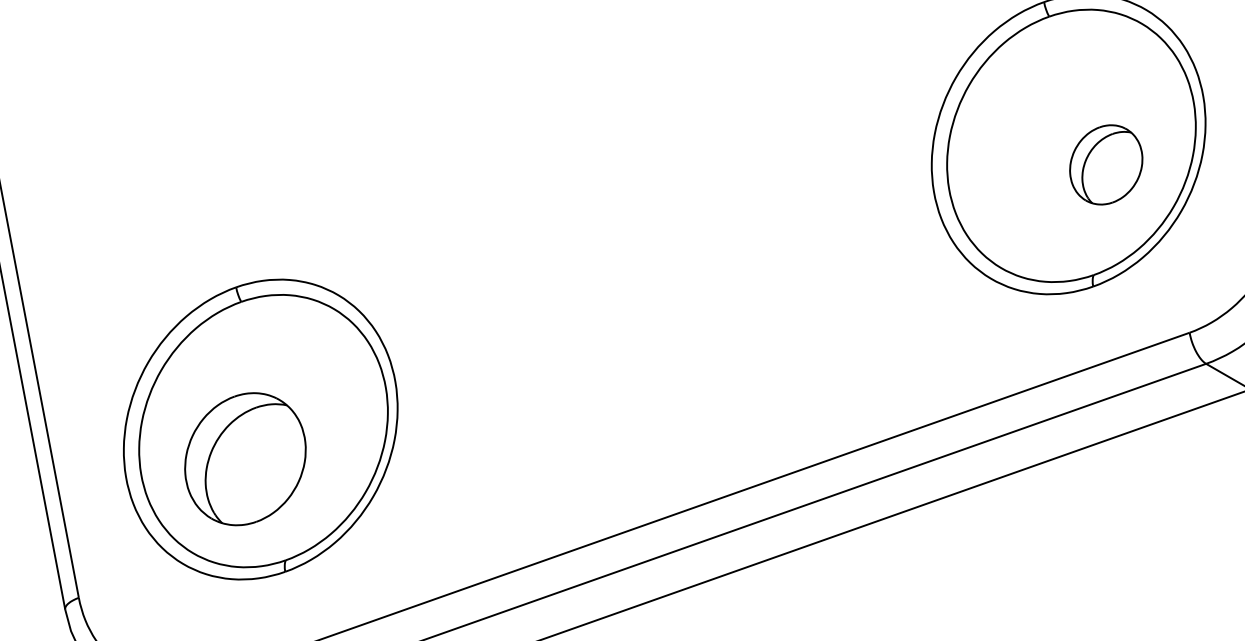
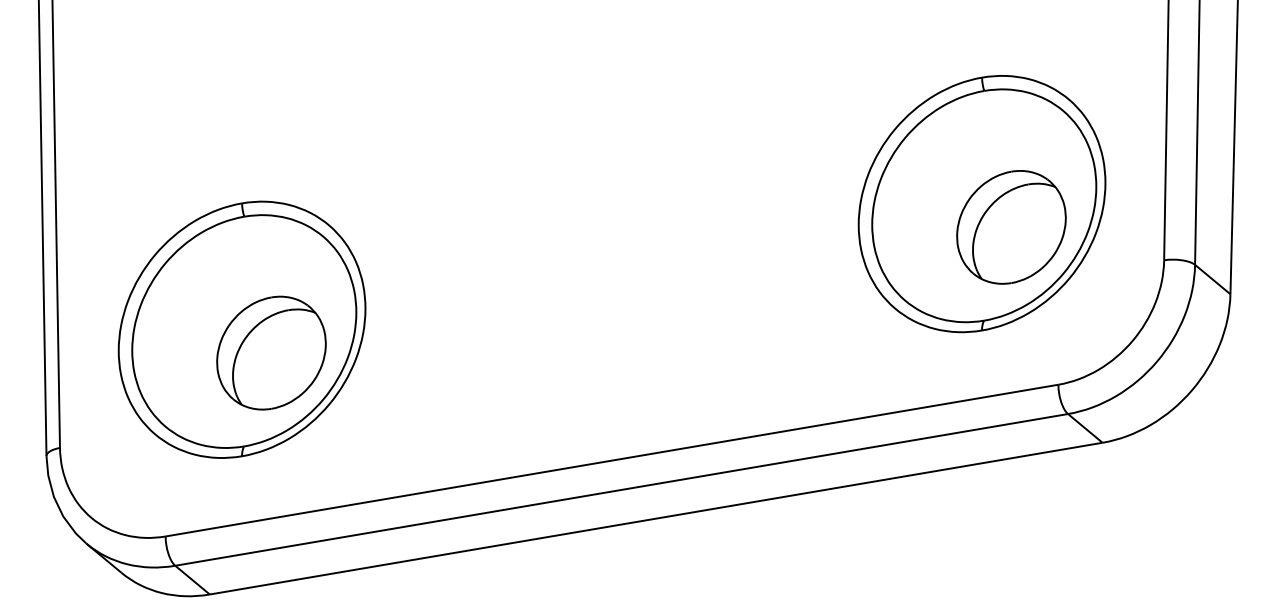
part: (1106, 164) -> (1011, 227), size x1.67
part: (245, 458) -> (271, 352), moved

